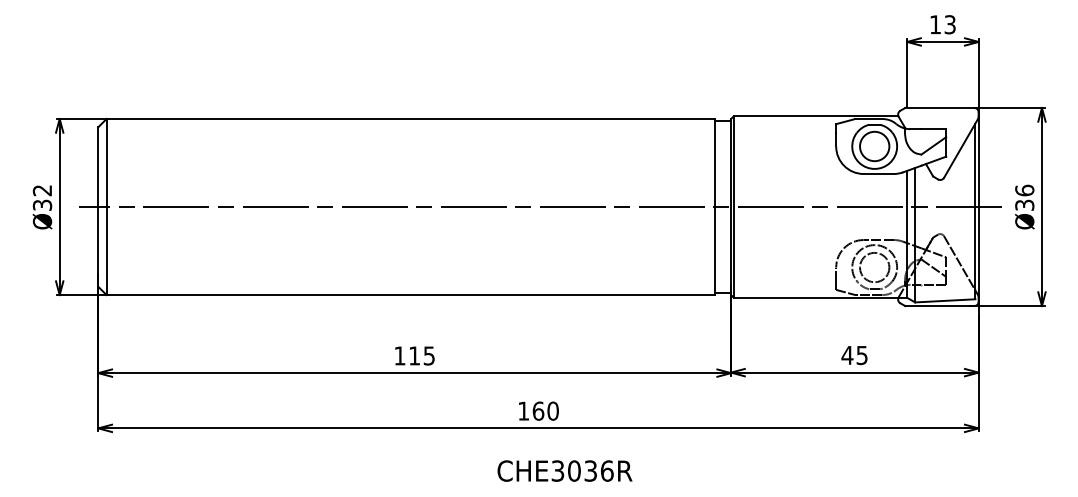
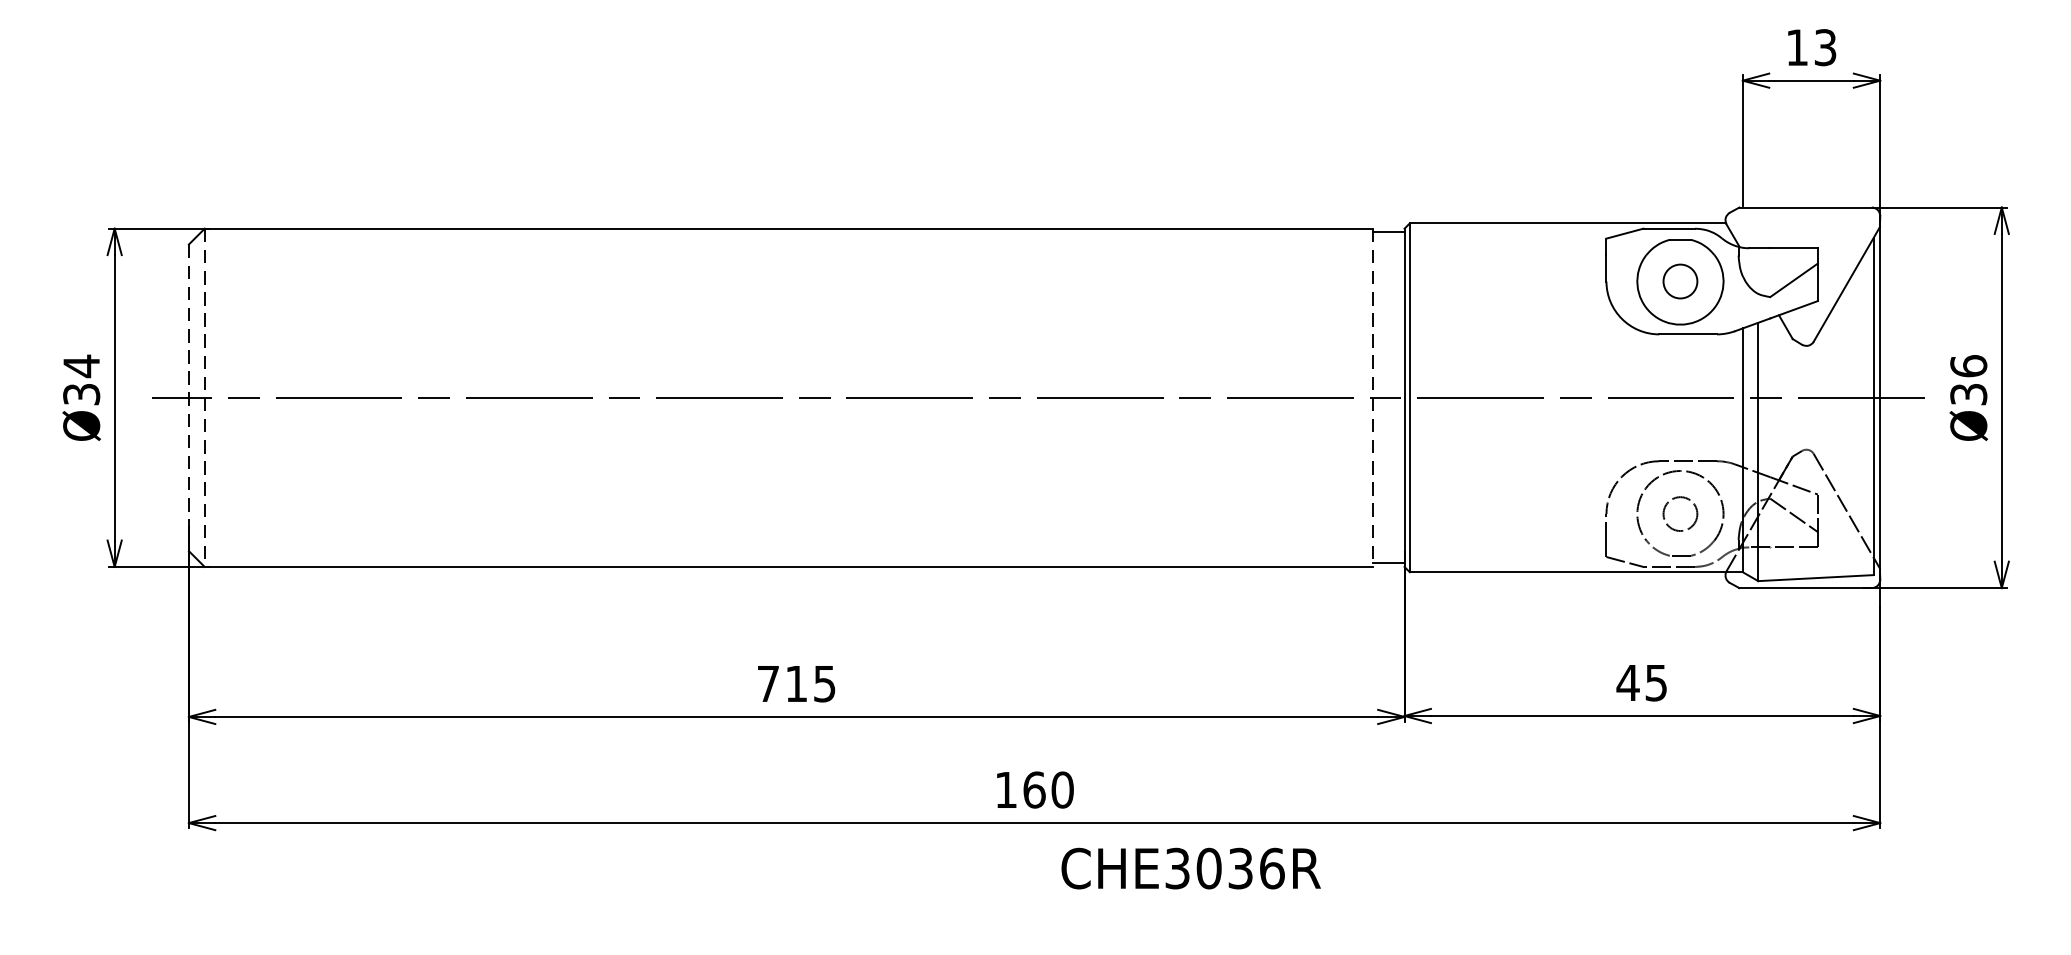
circle: (874, 146) -> (1680, 281), size x0.6
text: (41, 190) -> (79, 366), Ø32 -> Ø34
line: (98, 207) -> (189, 398), solid -> dashed
line: (106, 207) -> (204, 398), solid -> dashed
line: (714, 207) -> (1372, 398), solid -> dashed
circle: (874, 267) -> (1680, 514), size x0.6
text: (399, 355) -> (767, 683), 115 -> 715
text: (564, 470) -> (1190, 867), moved

